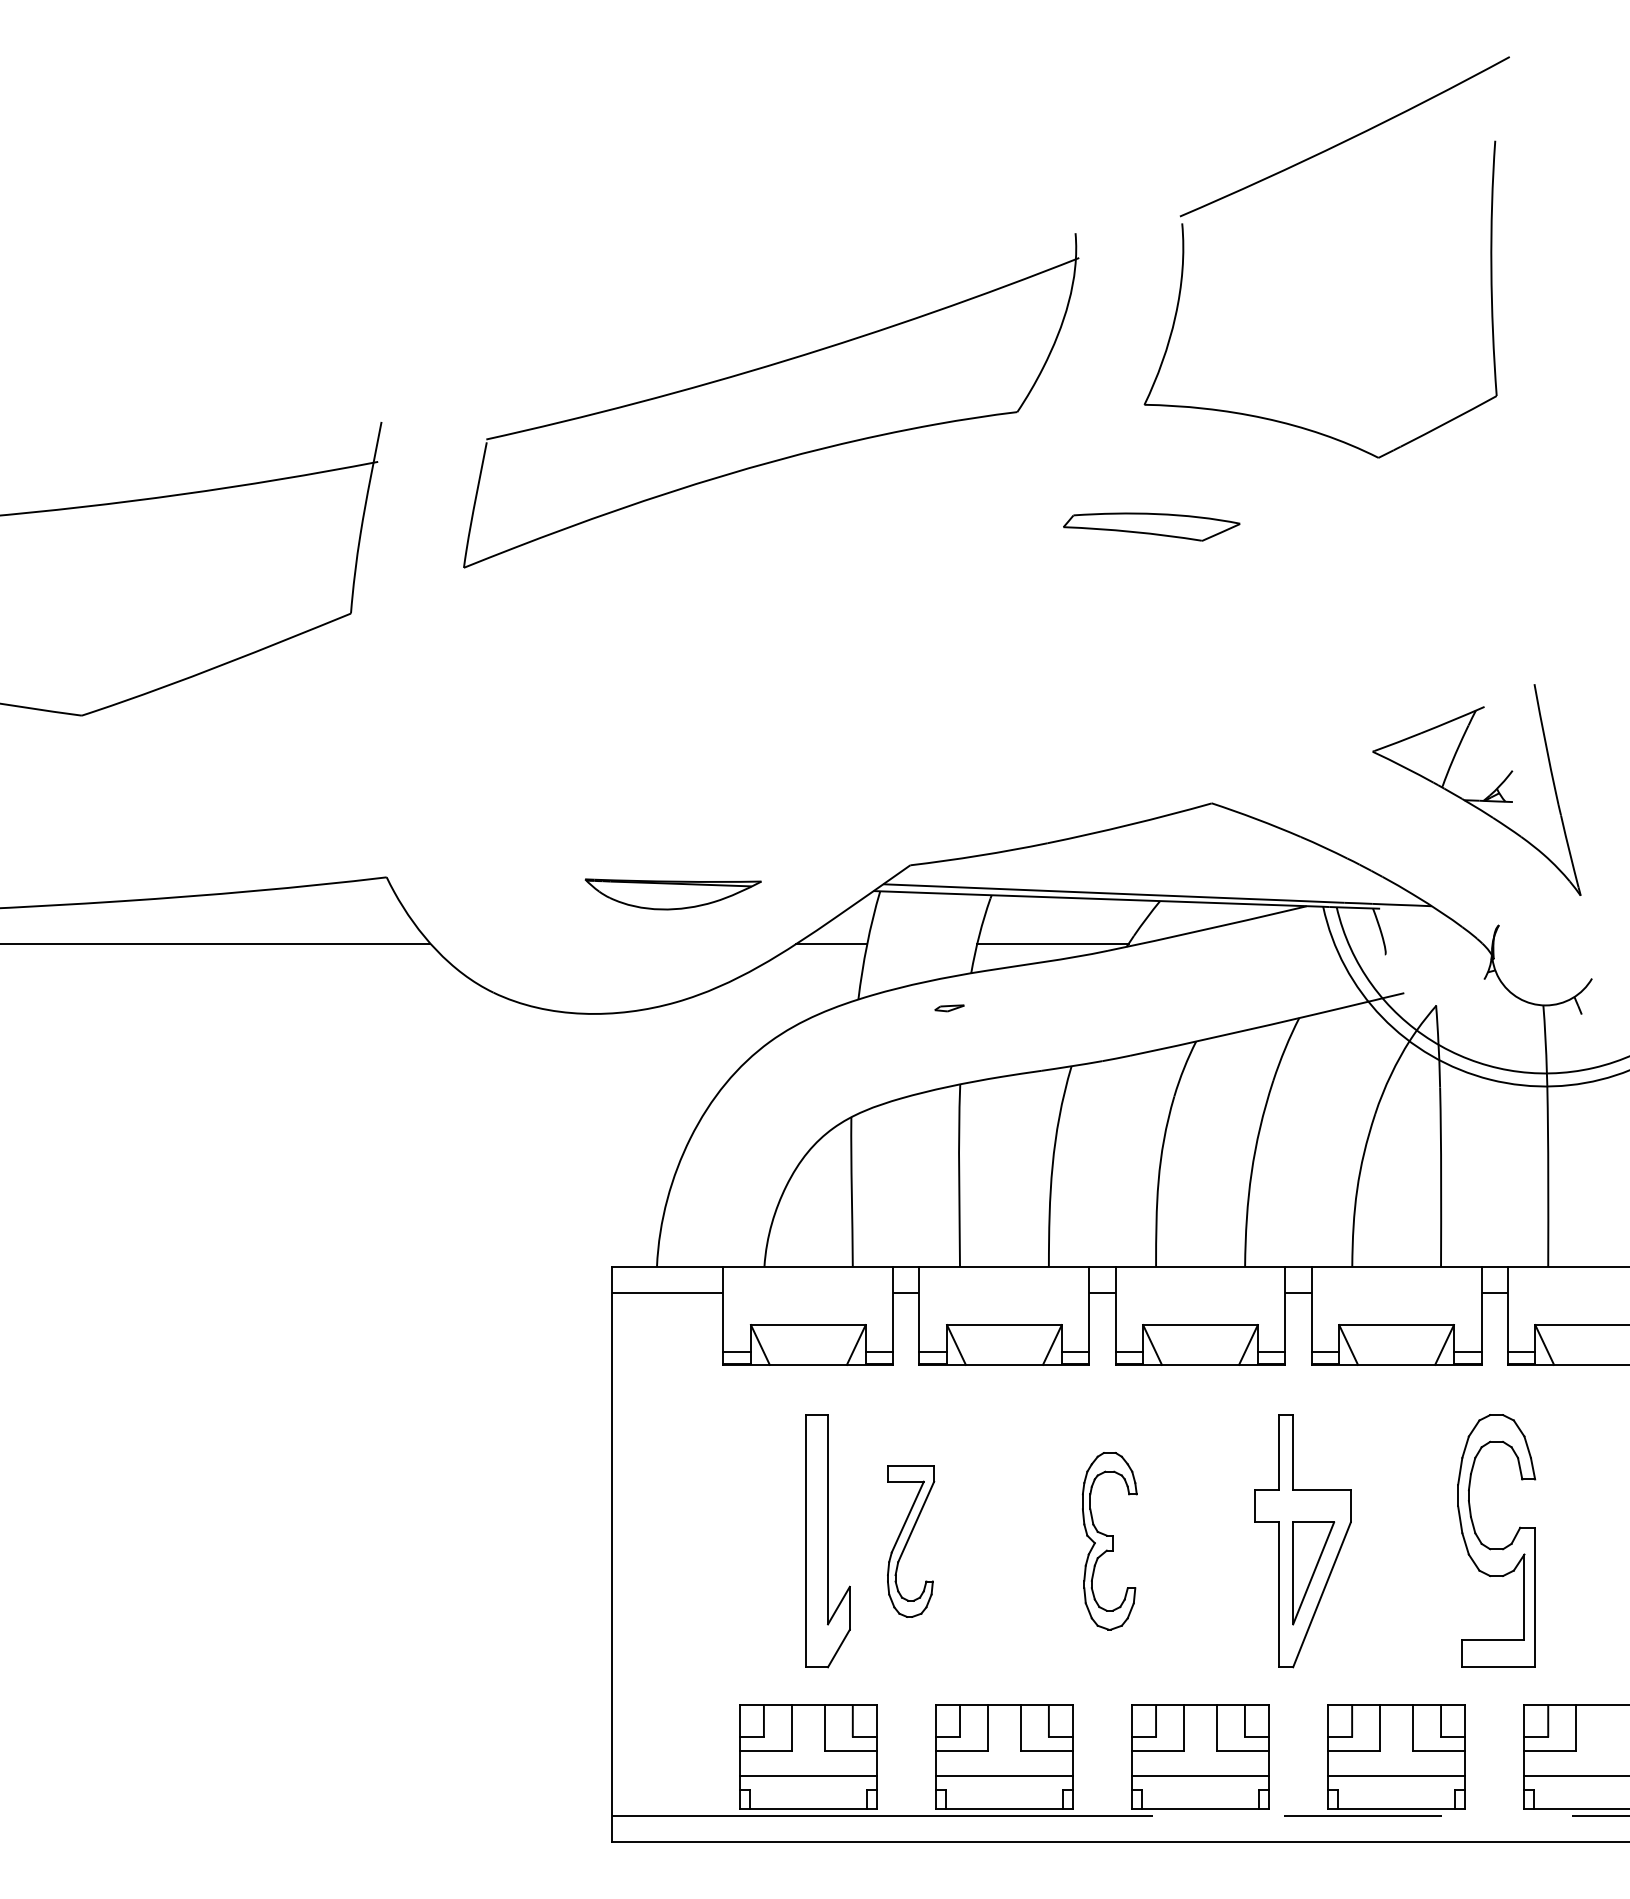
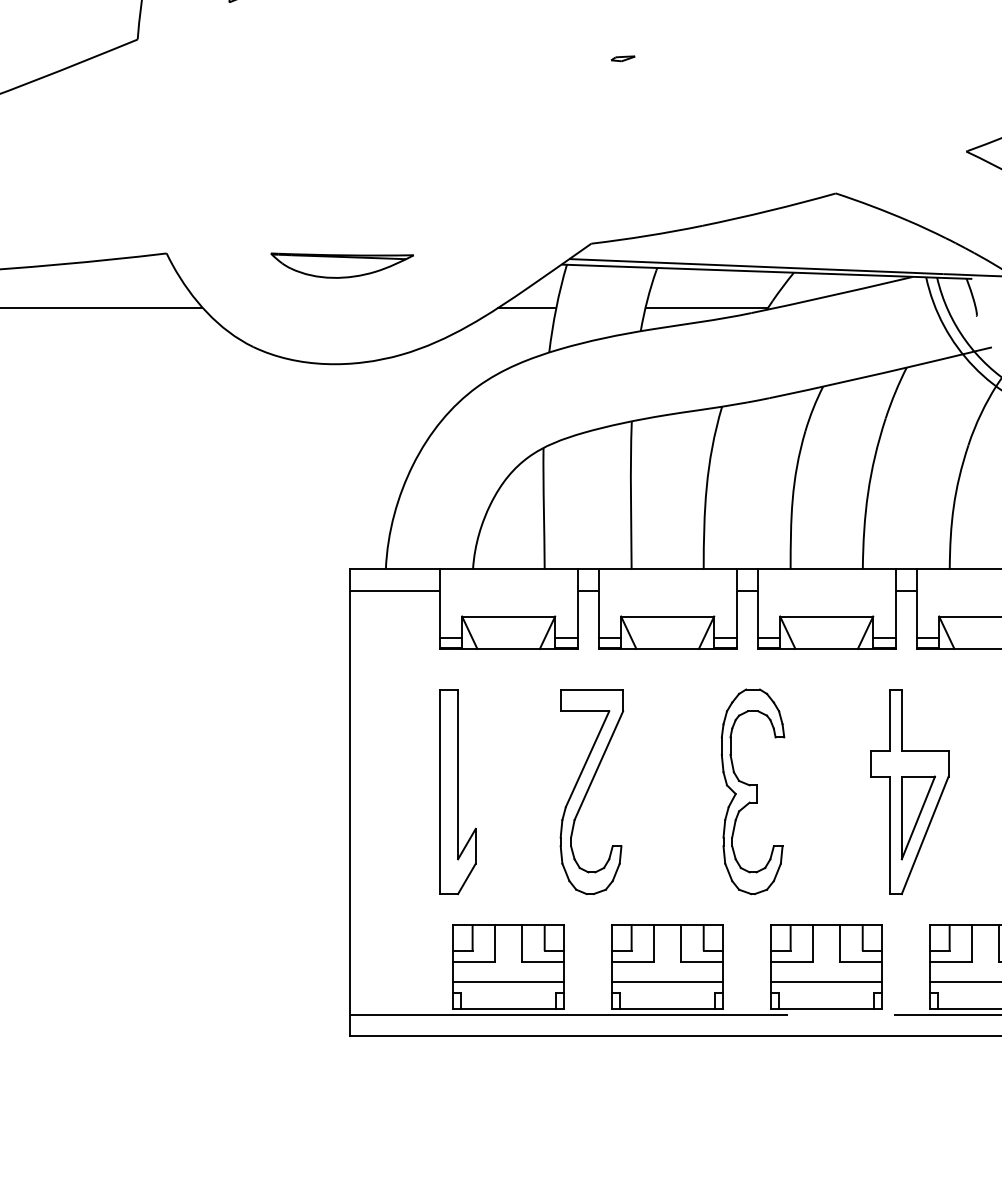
part: (672, 894) -> (341, 265), moved
part: (949, 1008) -> (623, 58), moved
part: (827, 1541) -> (457, 792), moved
part: (910, 1541) -> (591, 792), size x1.67
part: (1109, 1541) -> (752, 792), size x1.43

